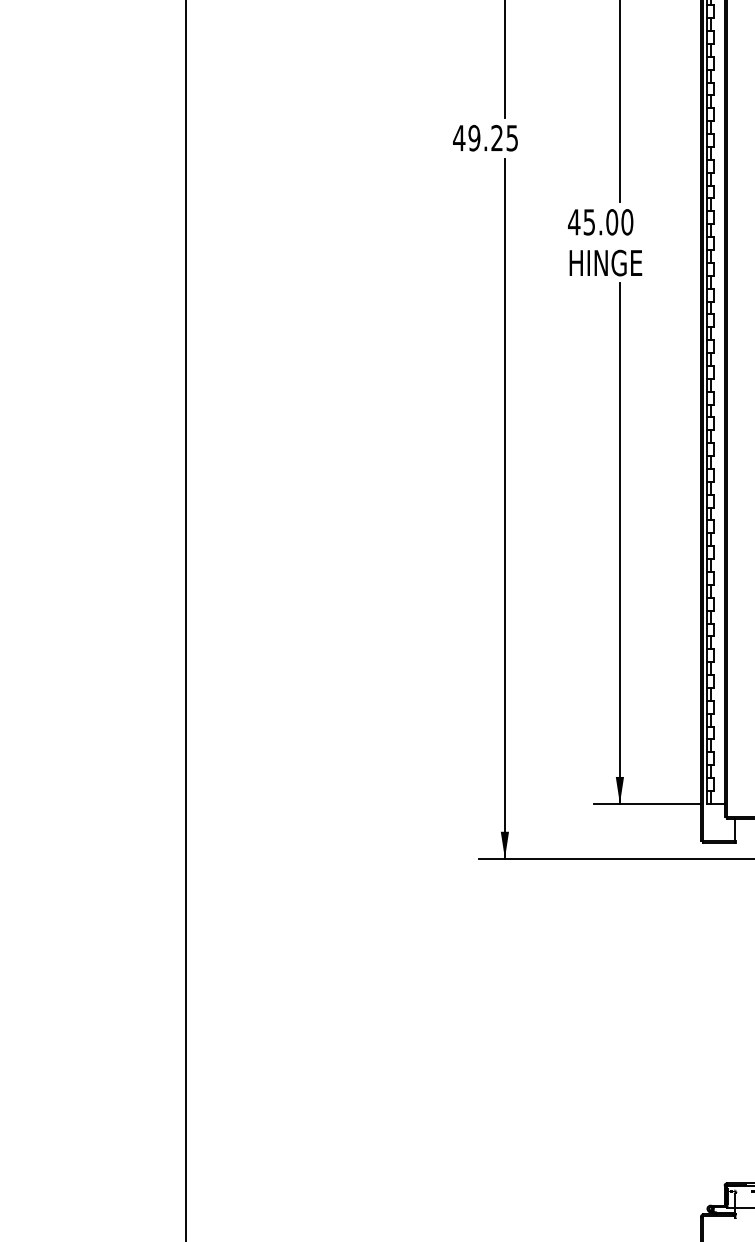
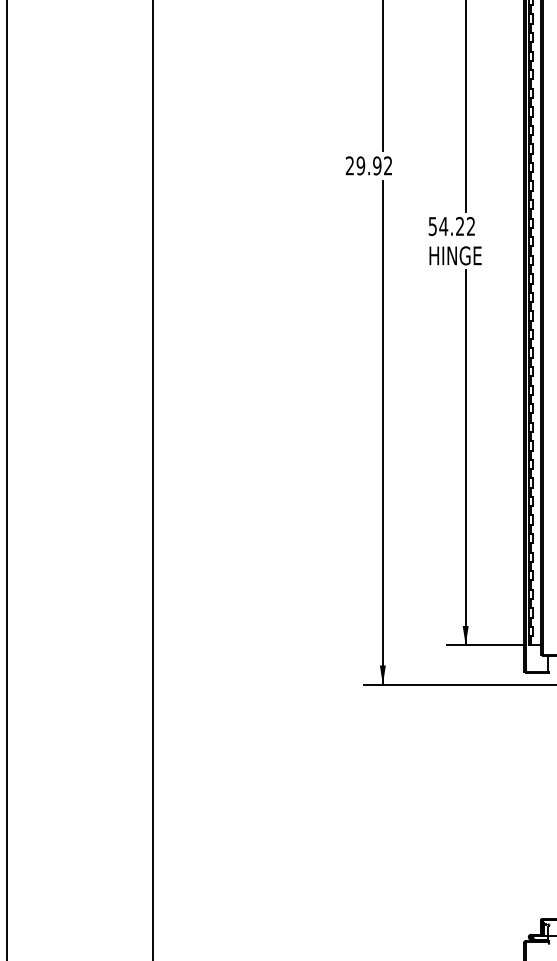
text: (484, 137) -> (368, 165), 49.25 -> 29.92
text: (600, 222) -> (451, 226), 45.00 -> 54.22

